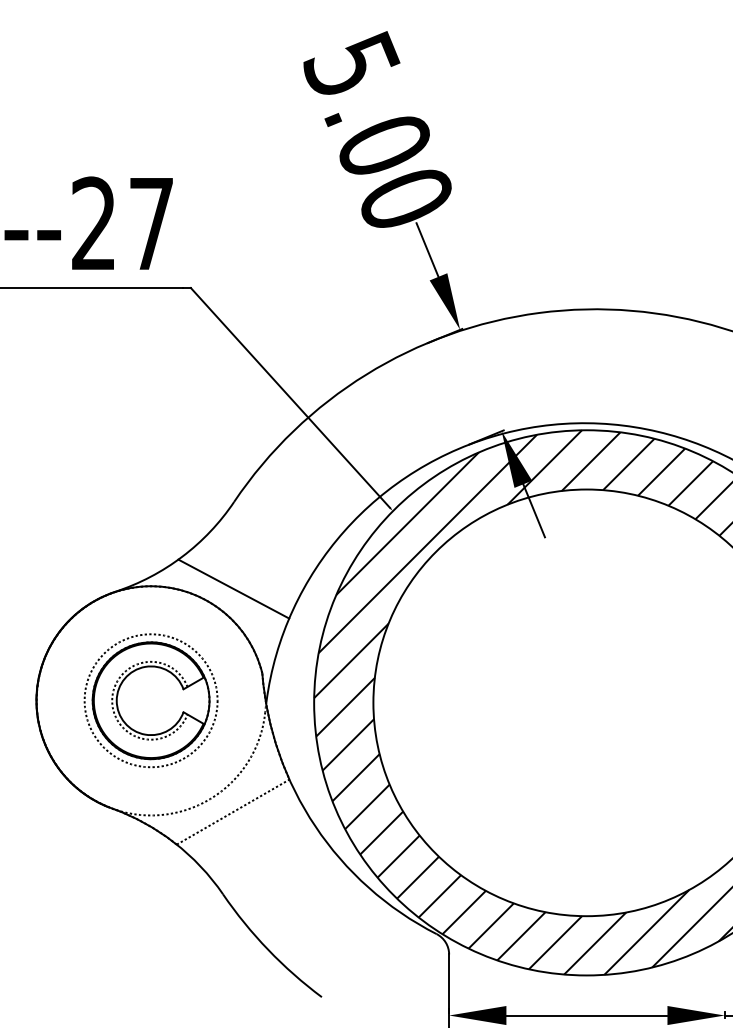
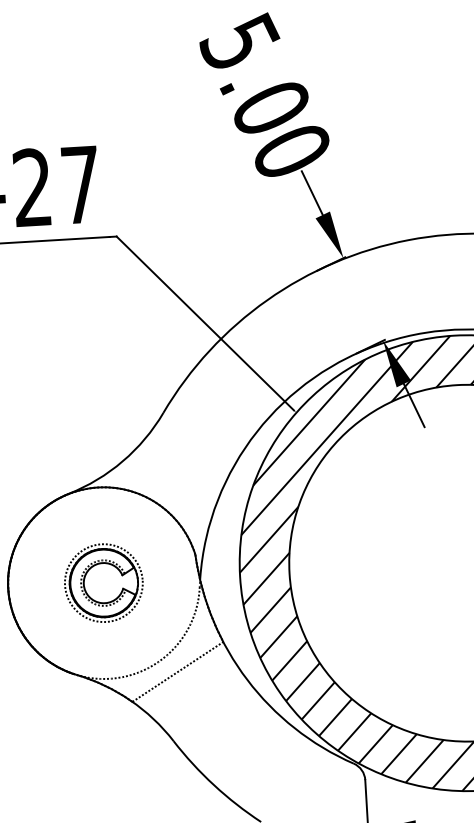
line: (233, 588) -> (167, 485), removed
part: (150, 700) -> (103, 582), size x0.7

